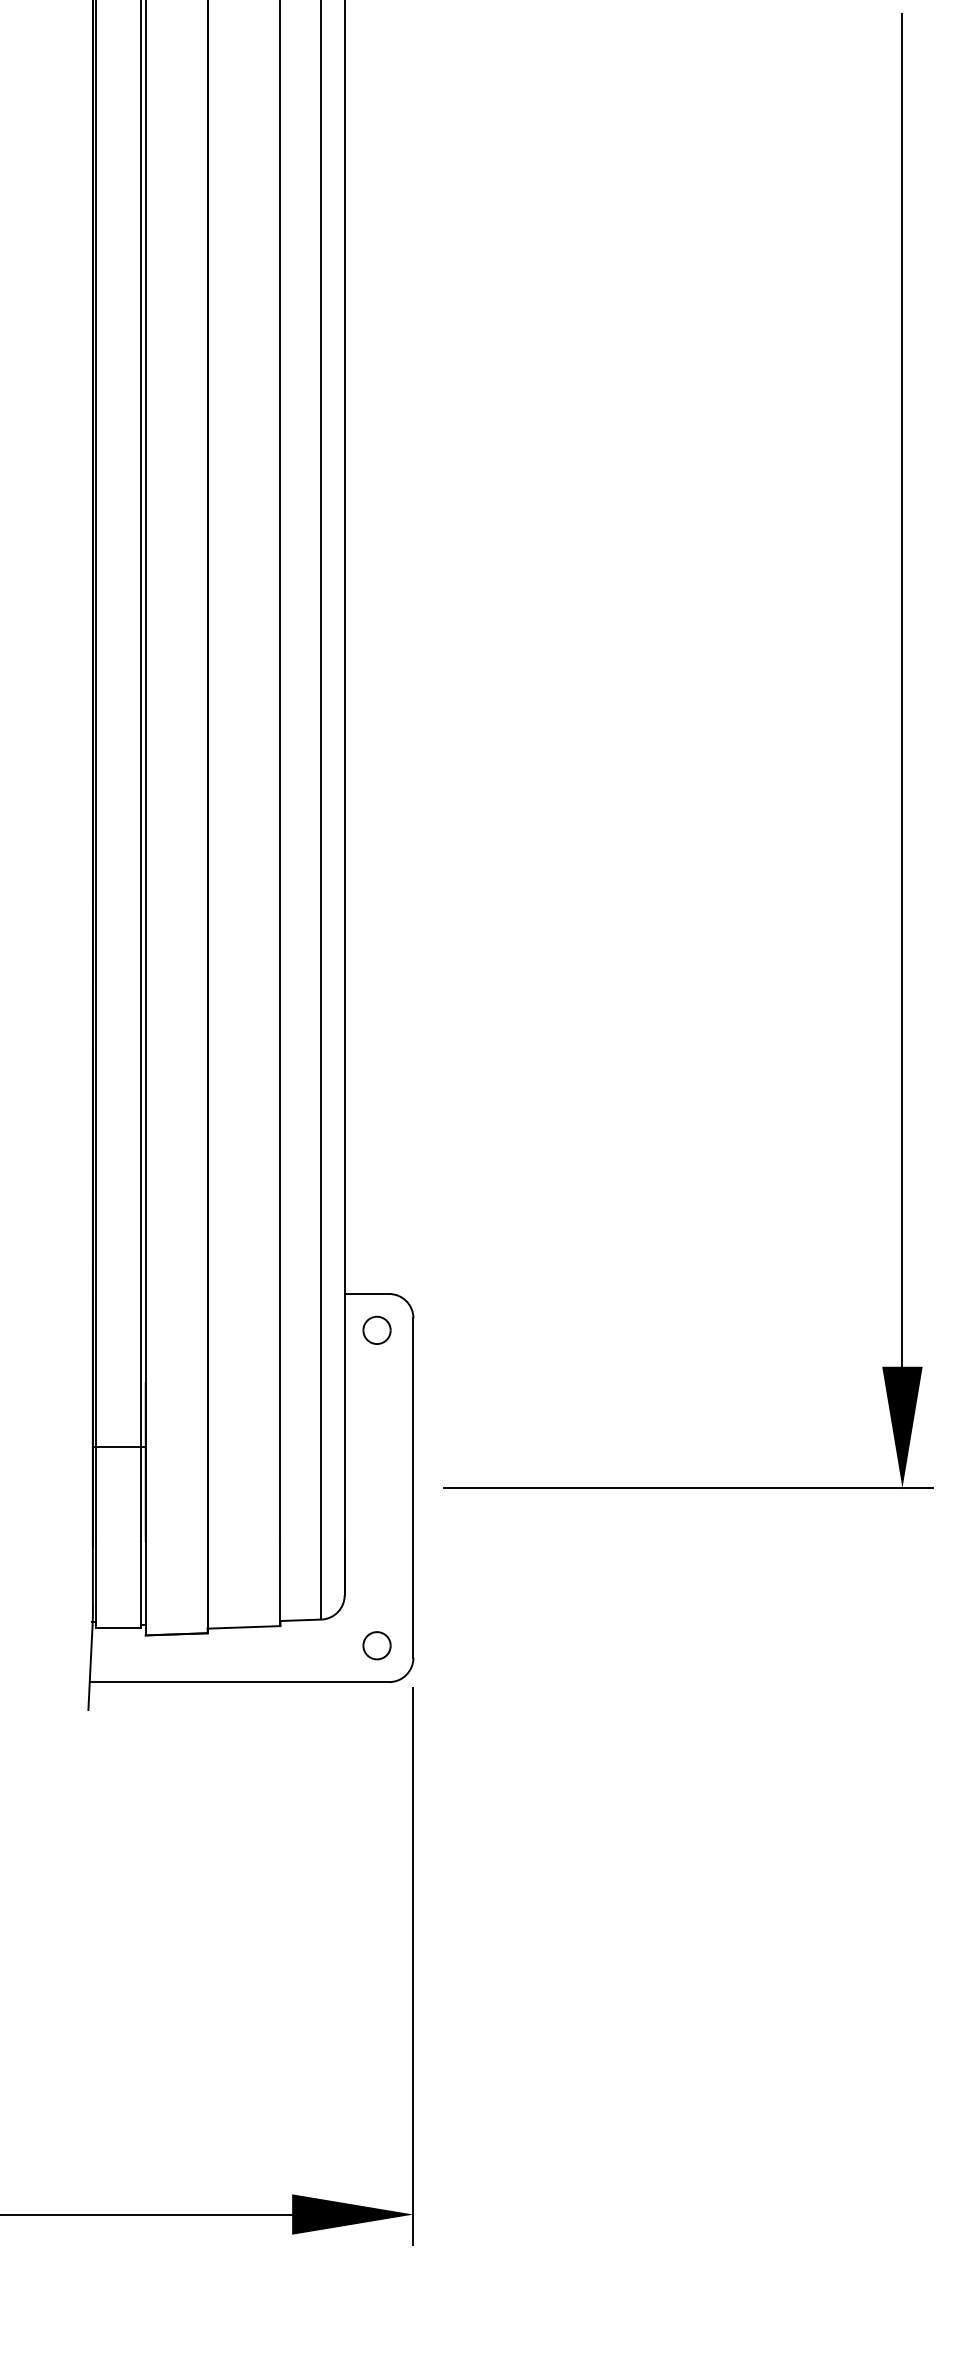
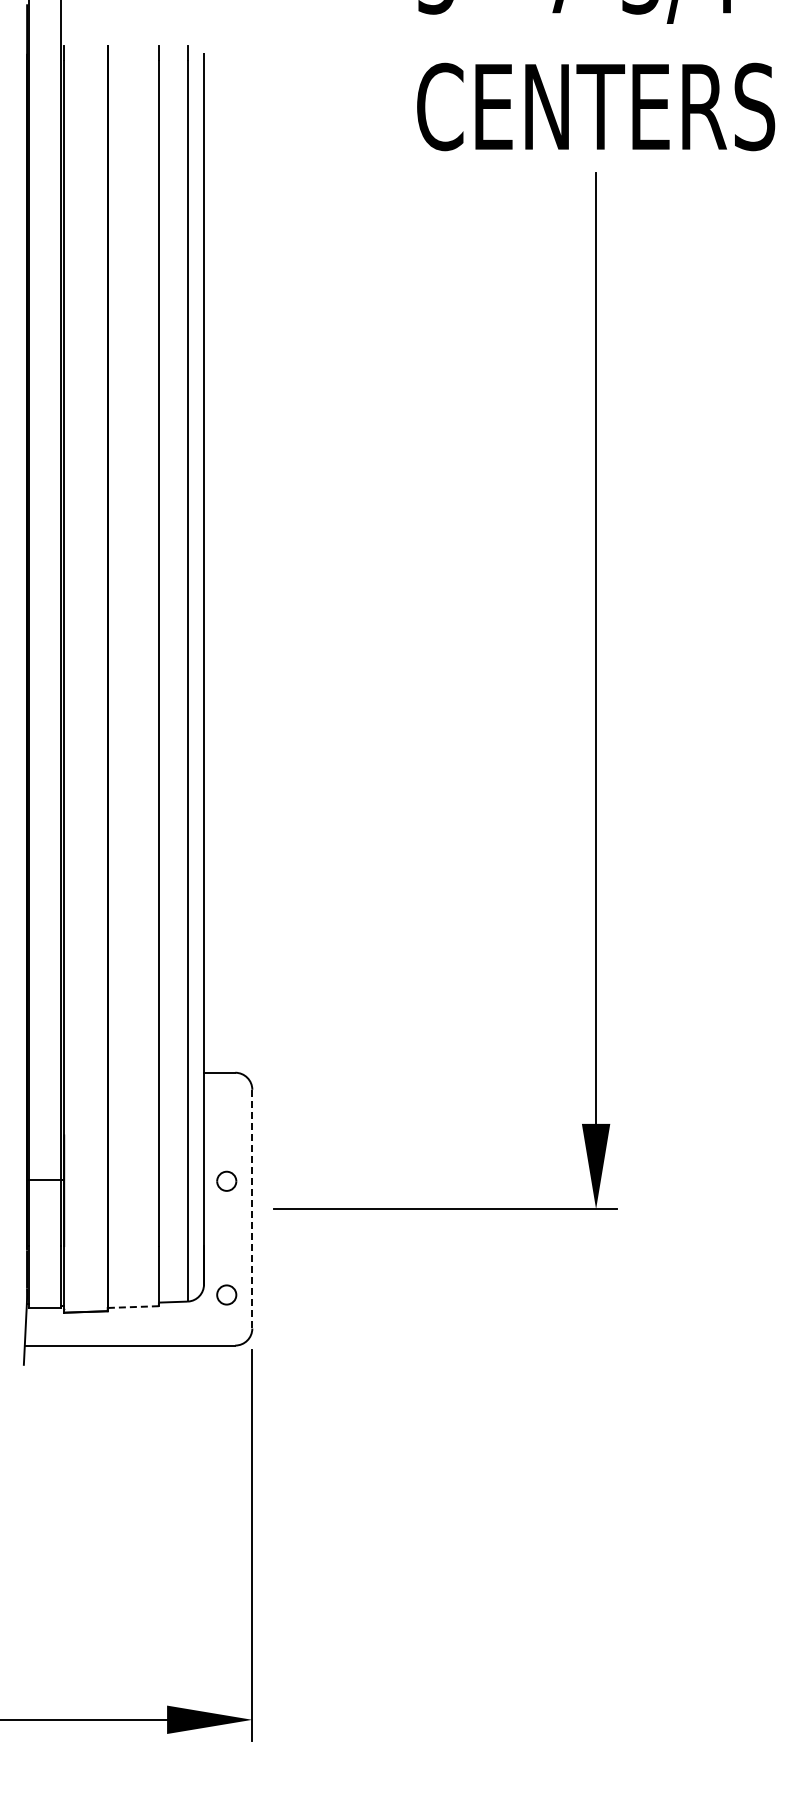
part: (376, 1329) -> (226, 1180), moved
line: (413, 1488) -> (252, 1209), solid -> dashed
line: (244, 1627) -> (133, 1307), solid -> dashed
part: (376, 1645) -> (226, 1294), moved

